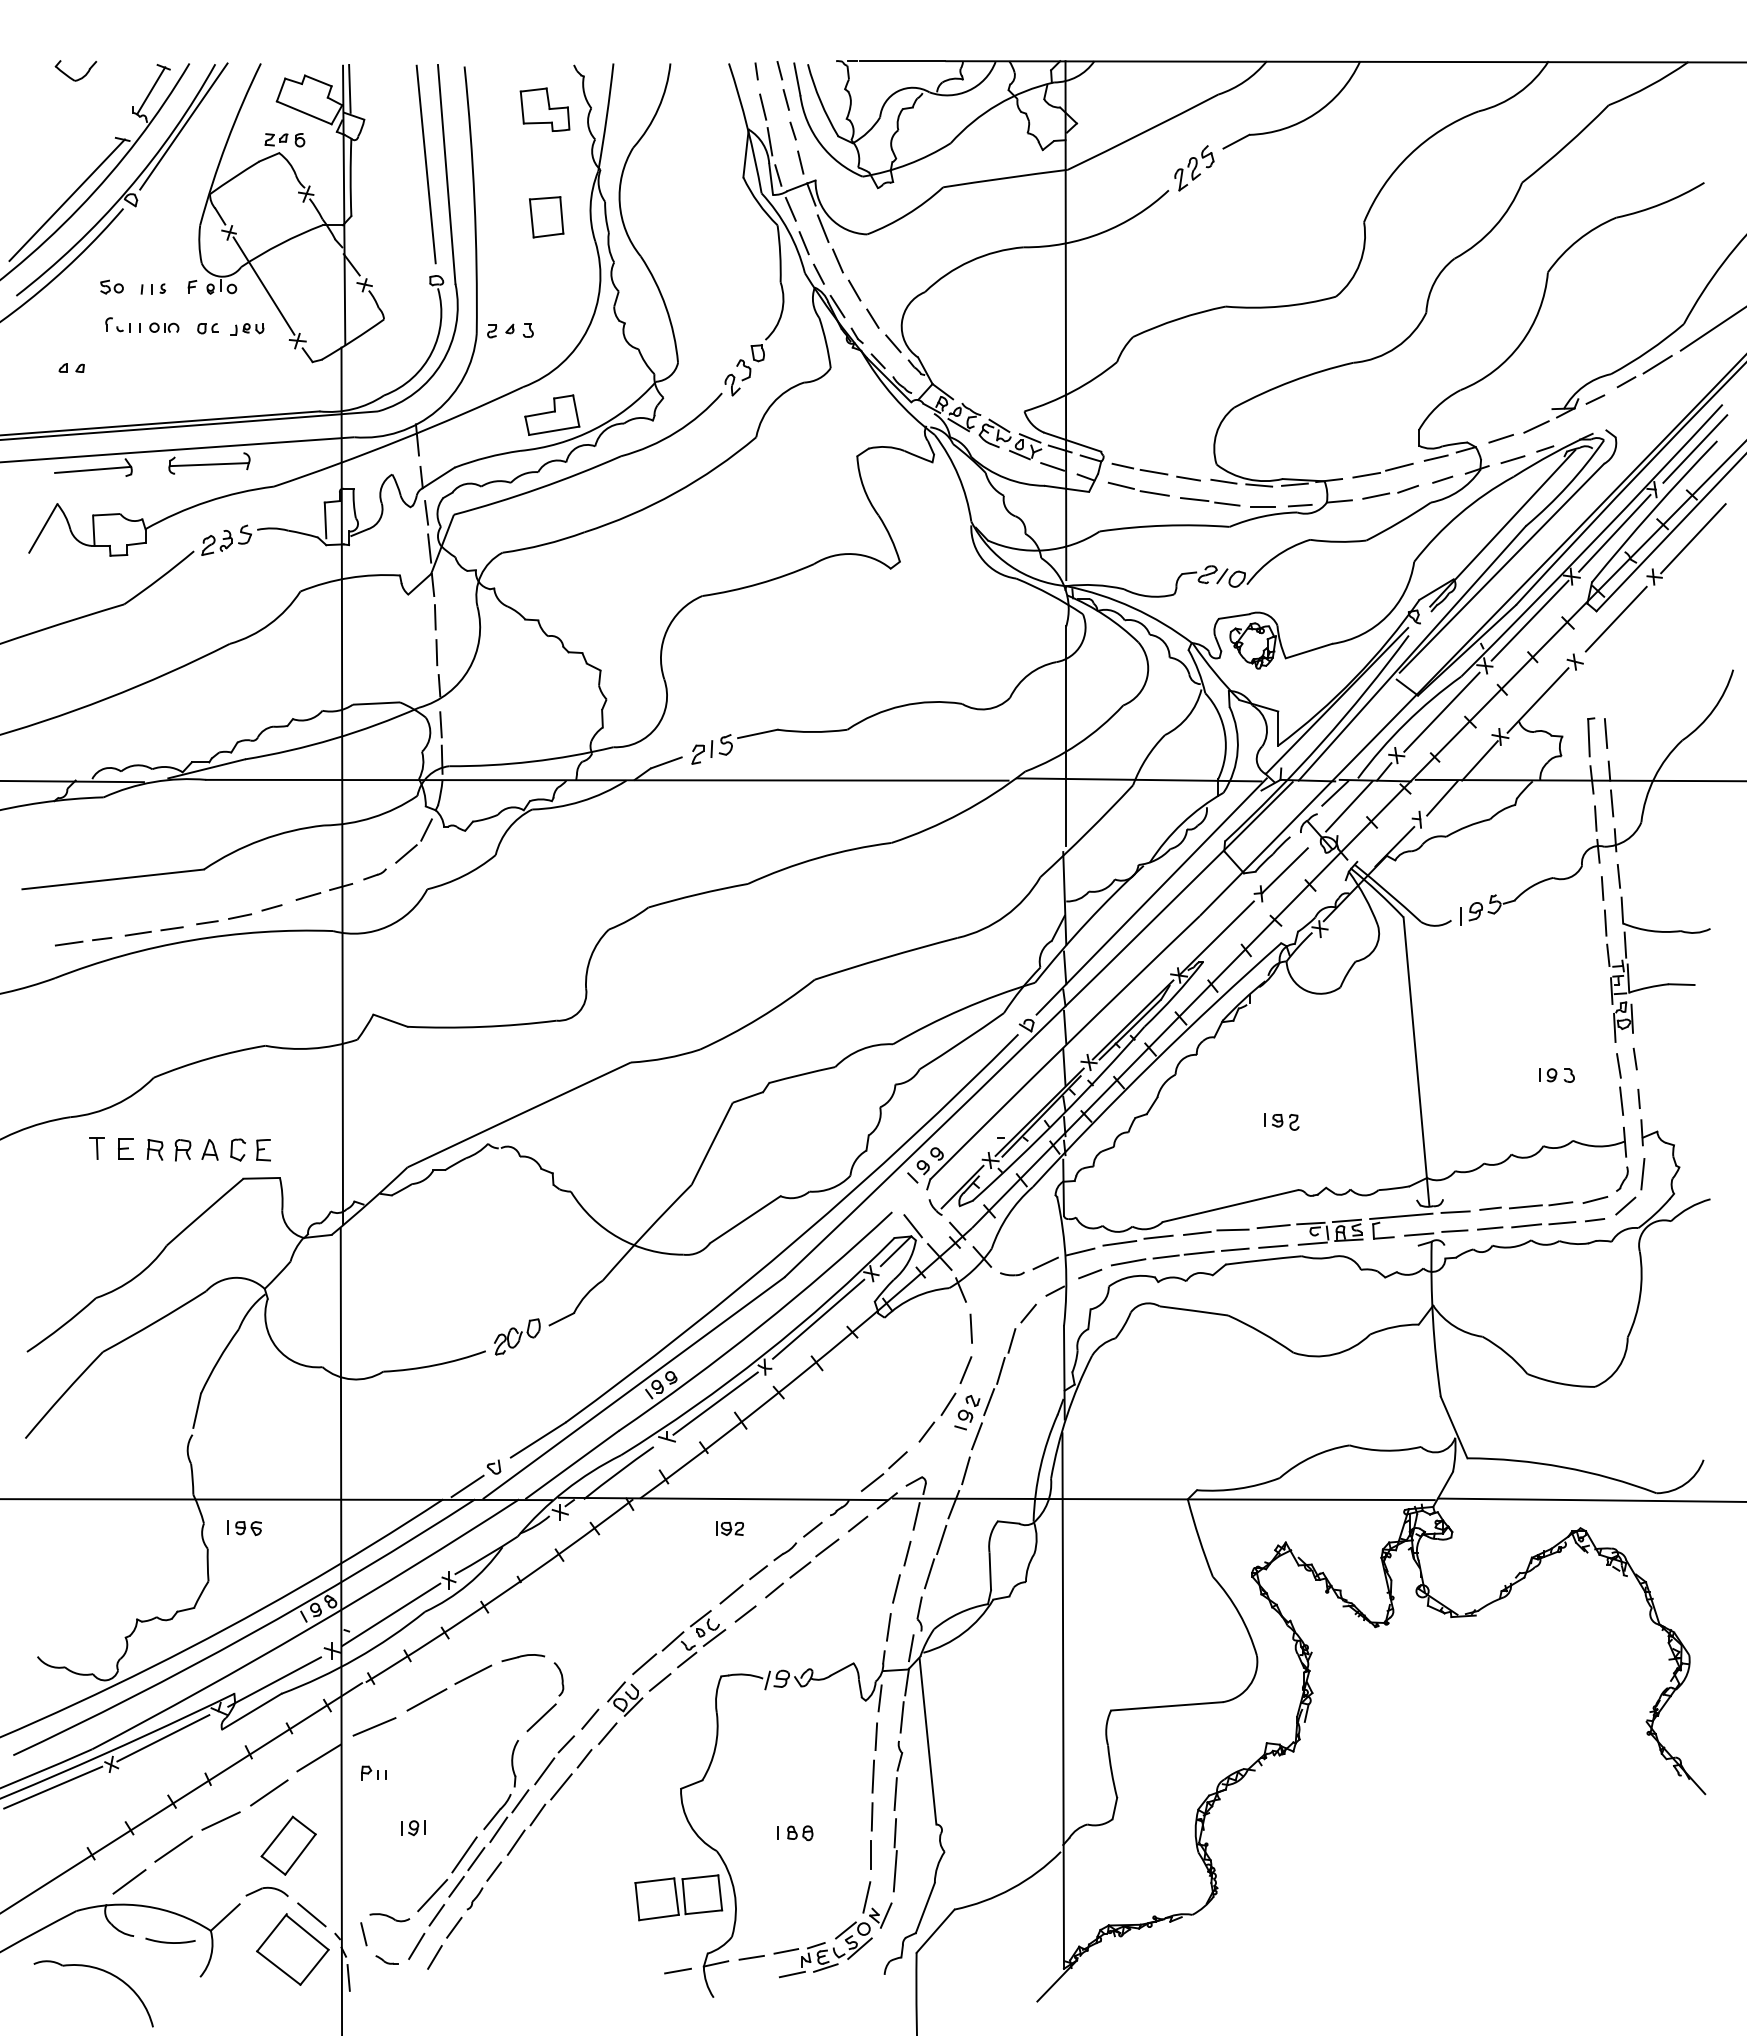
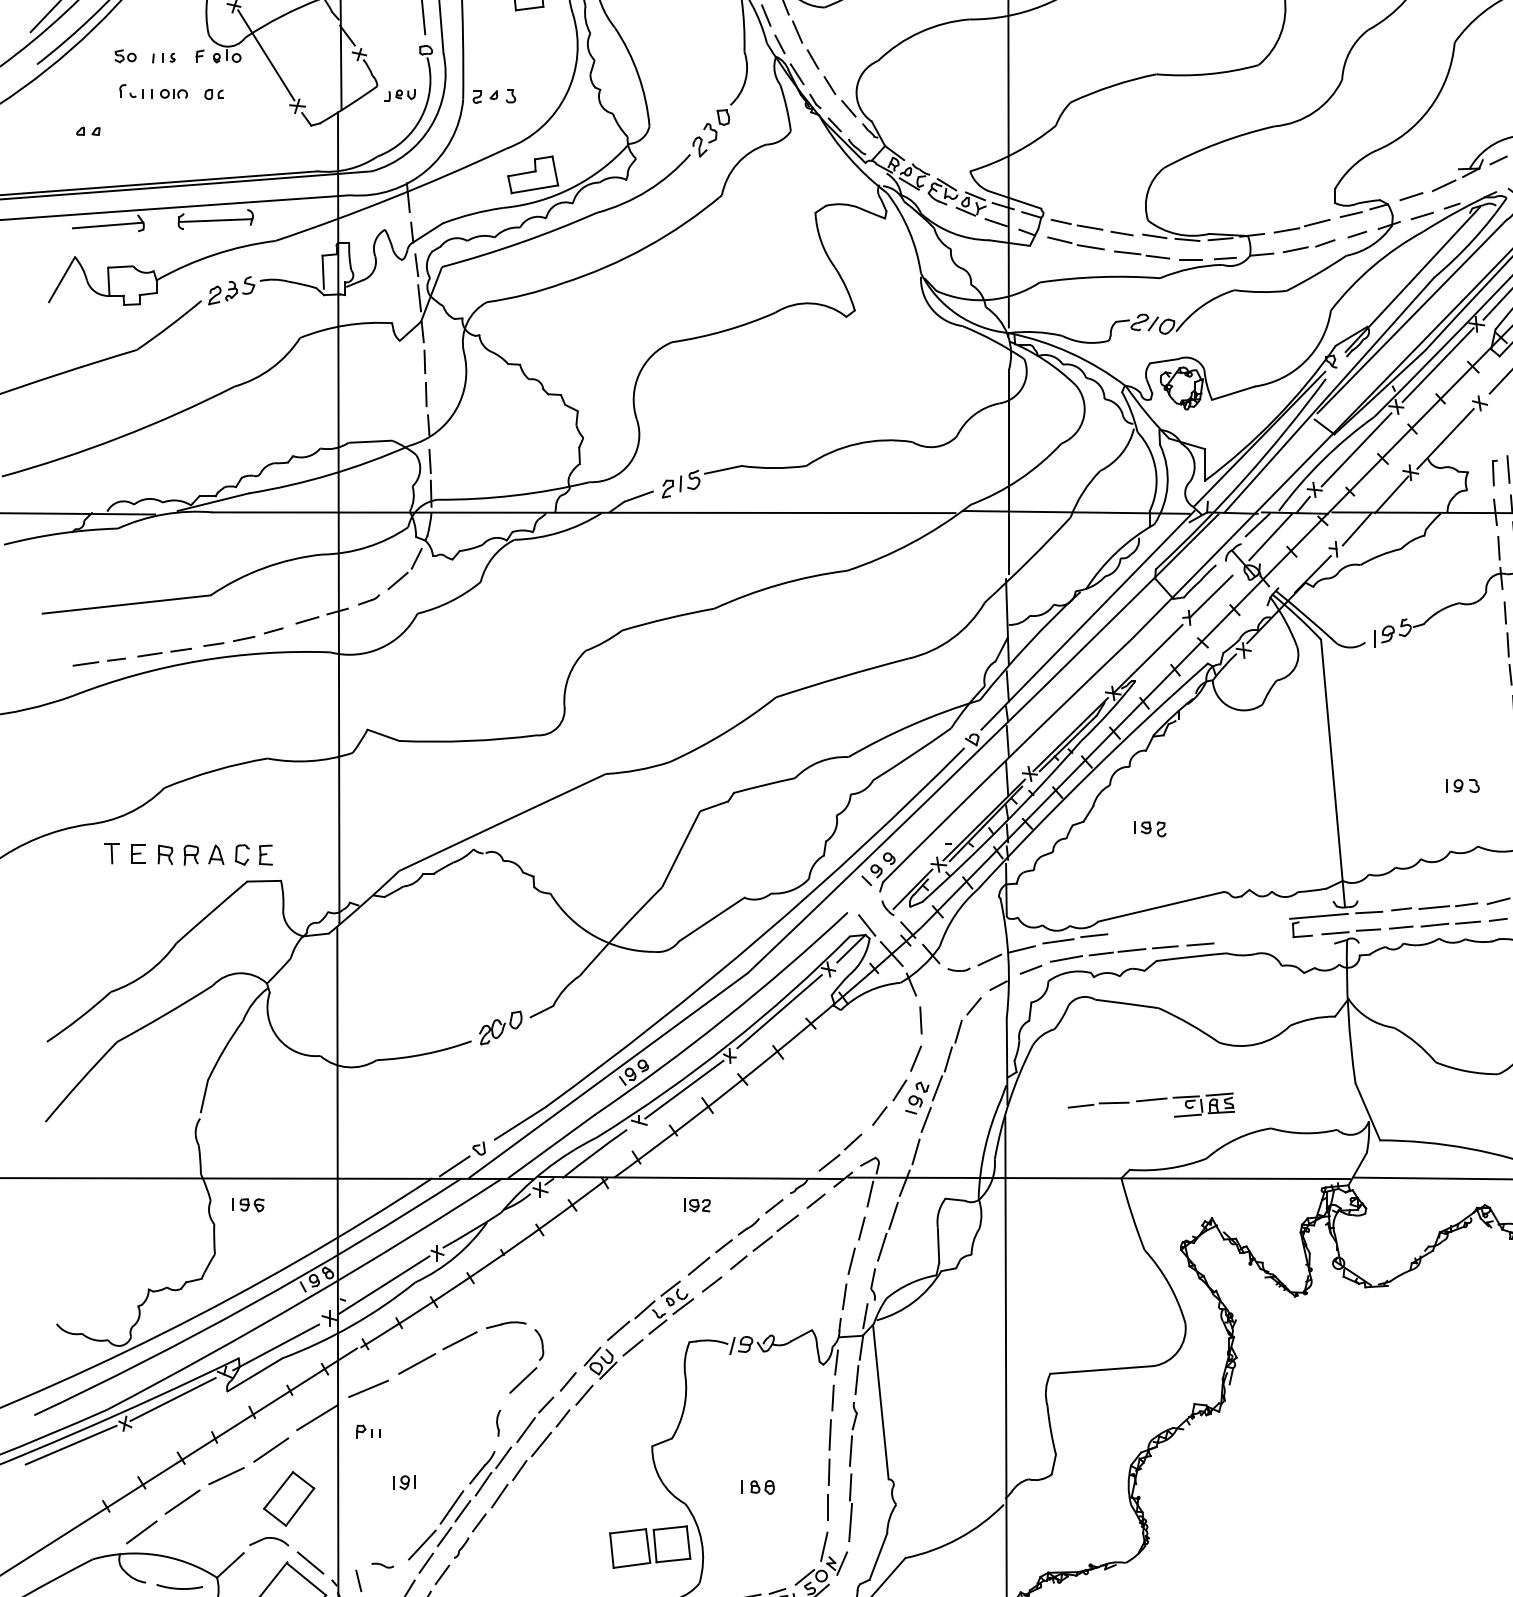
part: (247, 329) -> (400, 95), moved
part: (1591, 737) -> (1495, 473), size x0.7
part: (1281, 1121) -> (1149, 828), moved
part: (1273, 1231) -> (1151, 1104), moved
part: (514, 1763) -> (498, 1422), size x0.6
part: (389, 1917) -> (382, 1565), size x0.6

